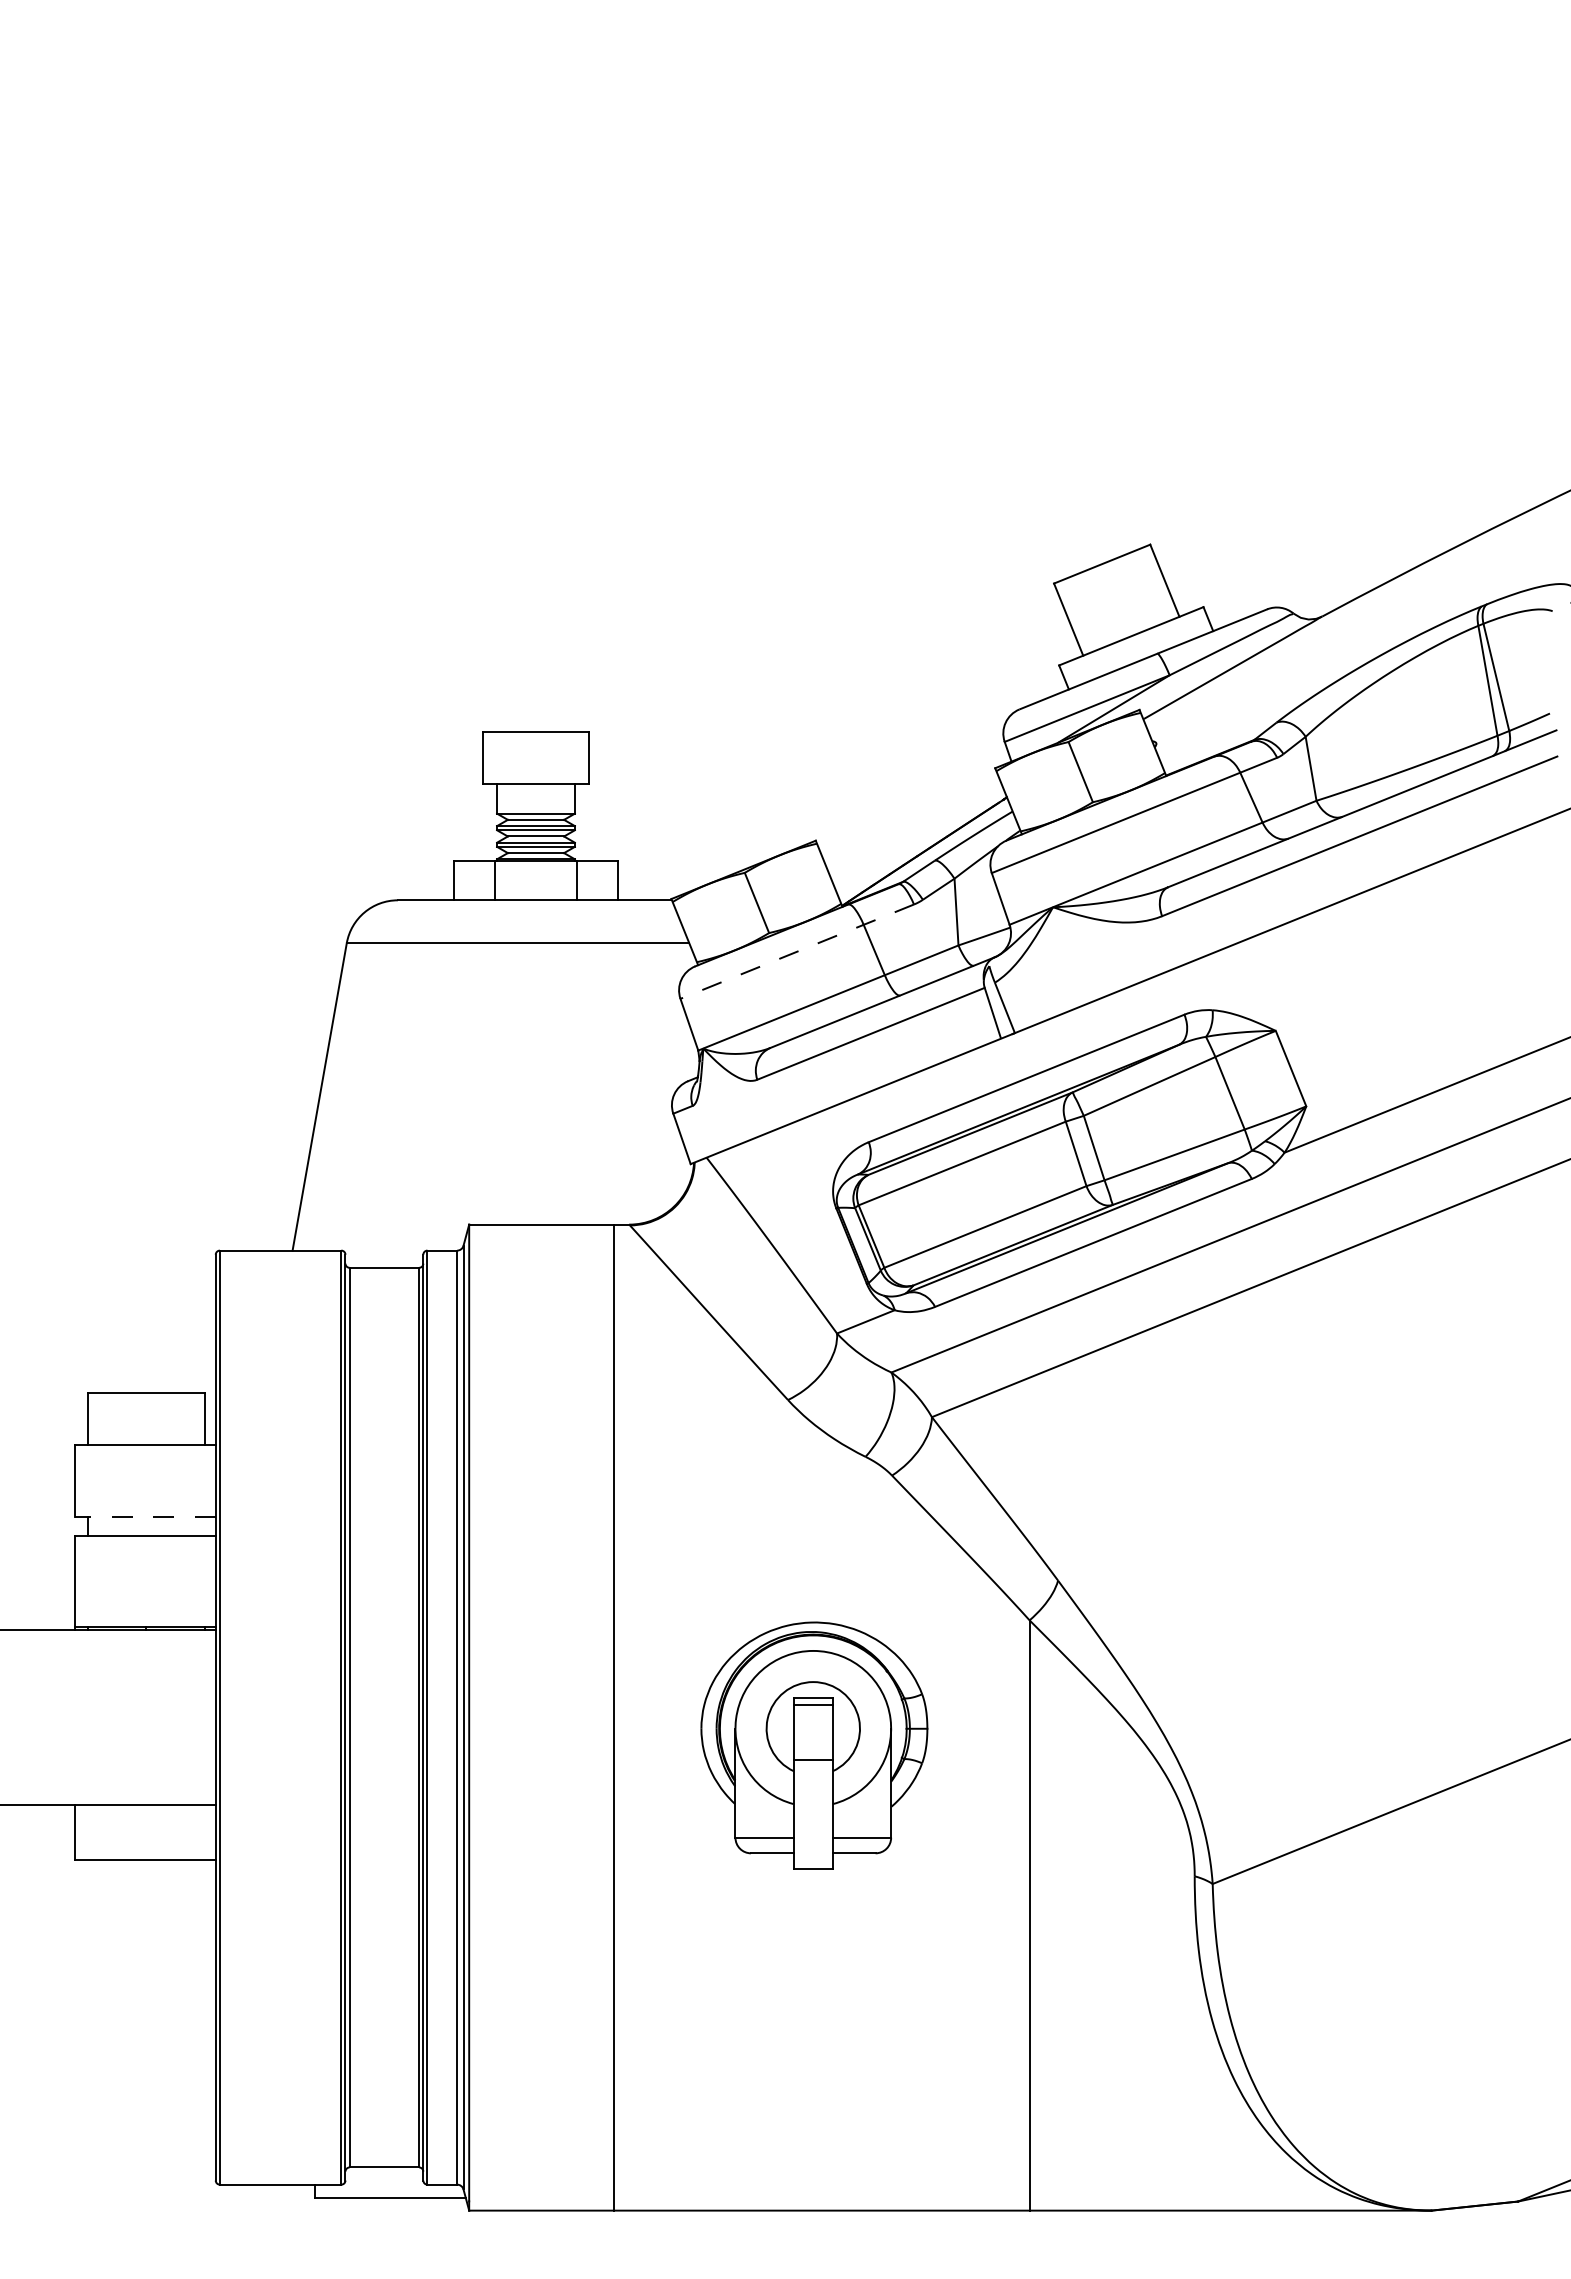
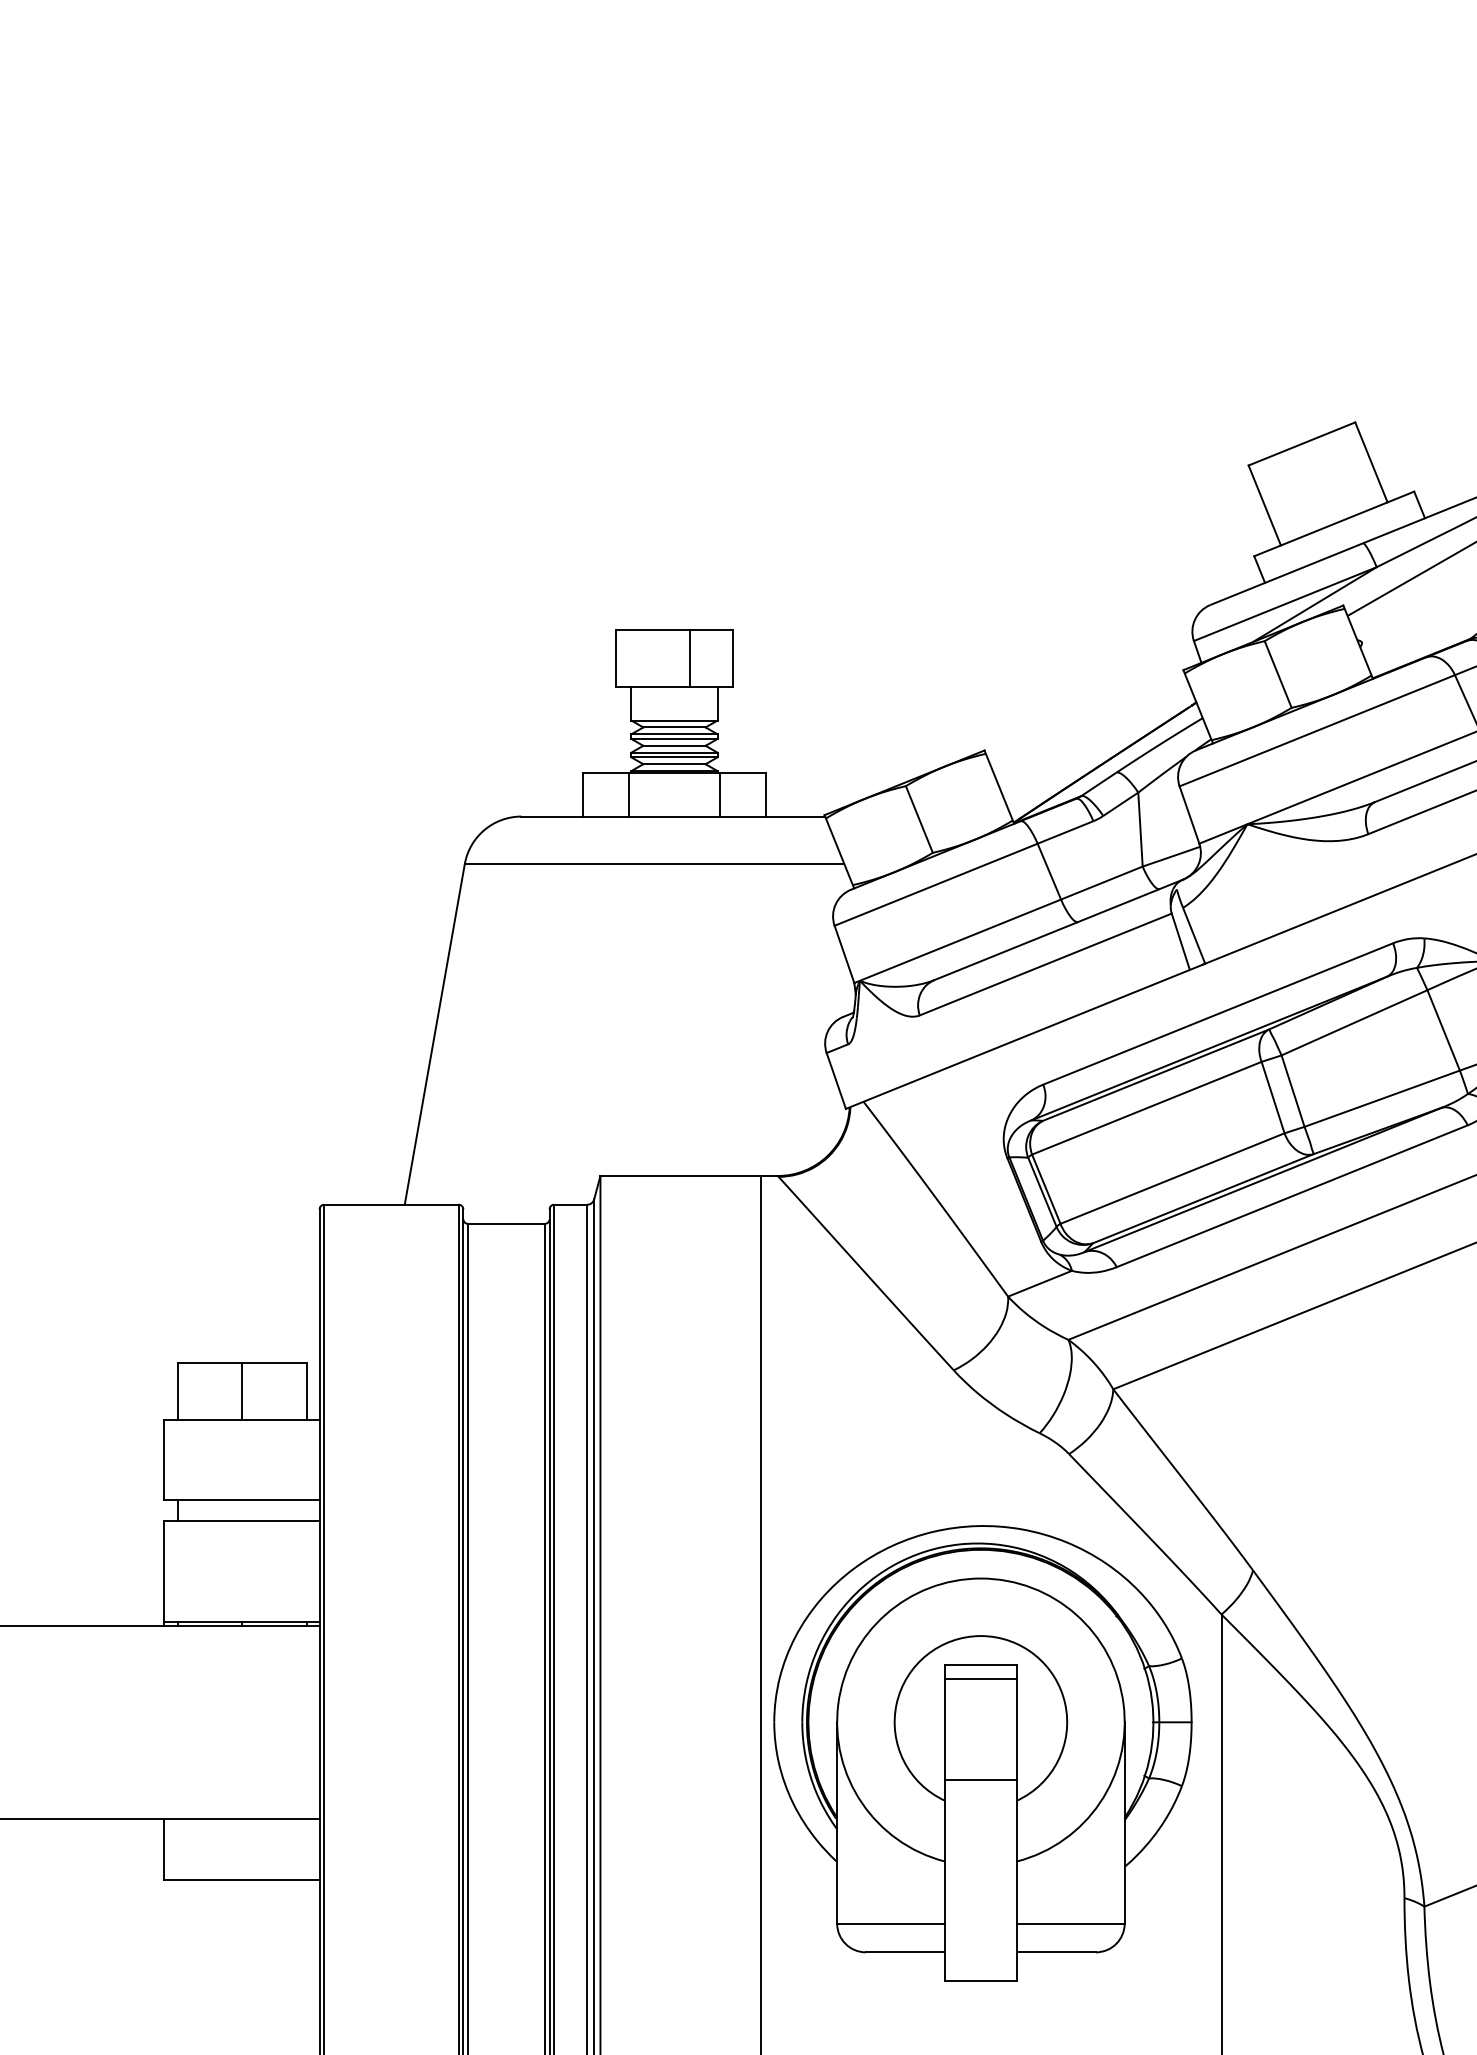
line: (550, 757) -> (690, 658), added
line: (797, 951) -> (964, 873), dashed -> solid
line: (146, 1419) -> (242, 1391), added
line: (145, 1517) -> (241, 1500), dashed -> solid
part: (814, 1745) -> (983, 1753), size x1.67

